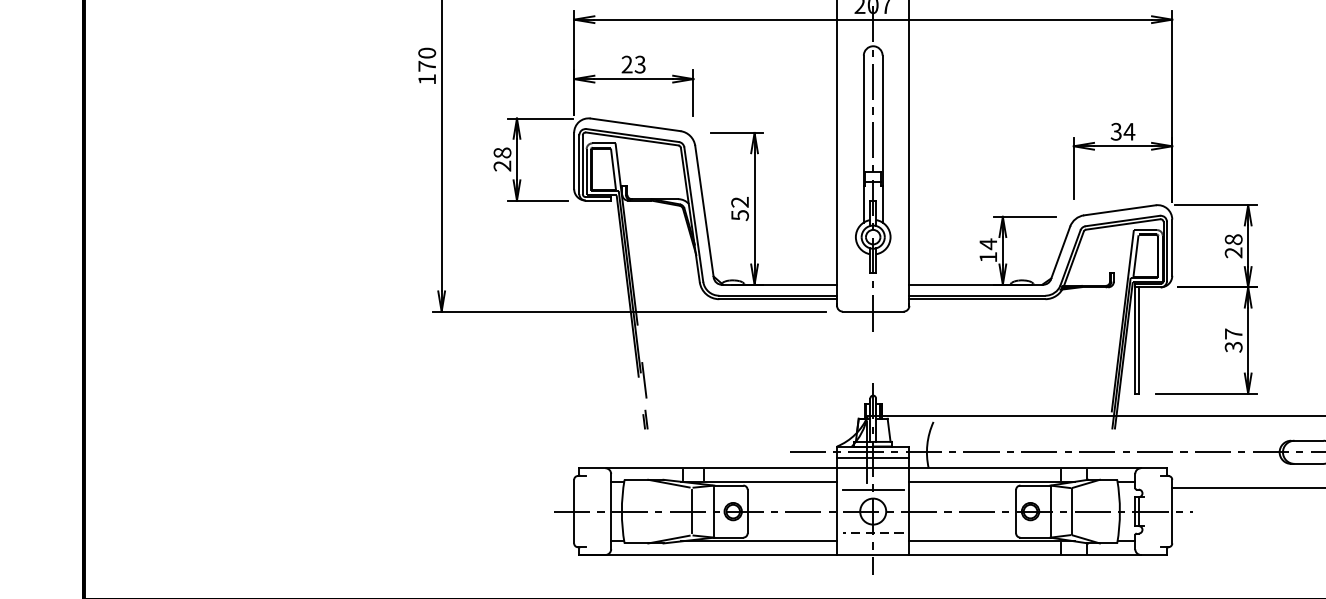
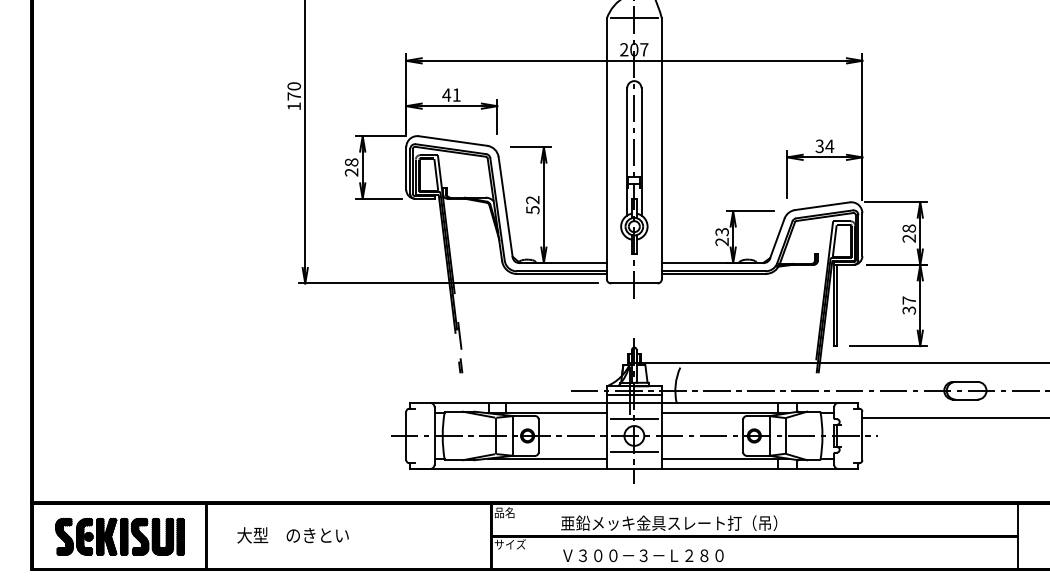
text: (633, 63) -> (451, 94), 23 -> 41
text: (987, 250) -> (721, 236), 14 -> 23
line: (872, 533) -> (633, 452), dashed -> solid

